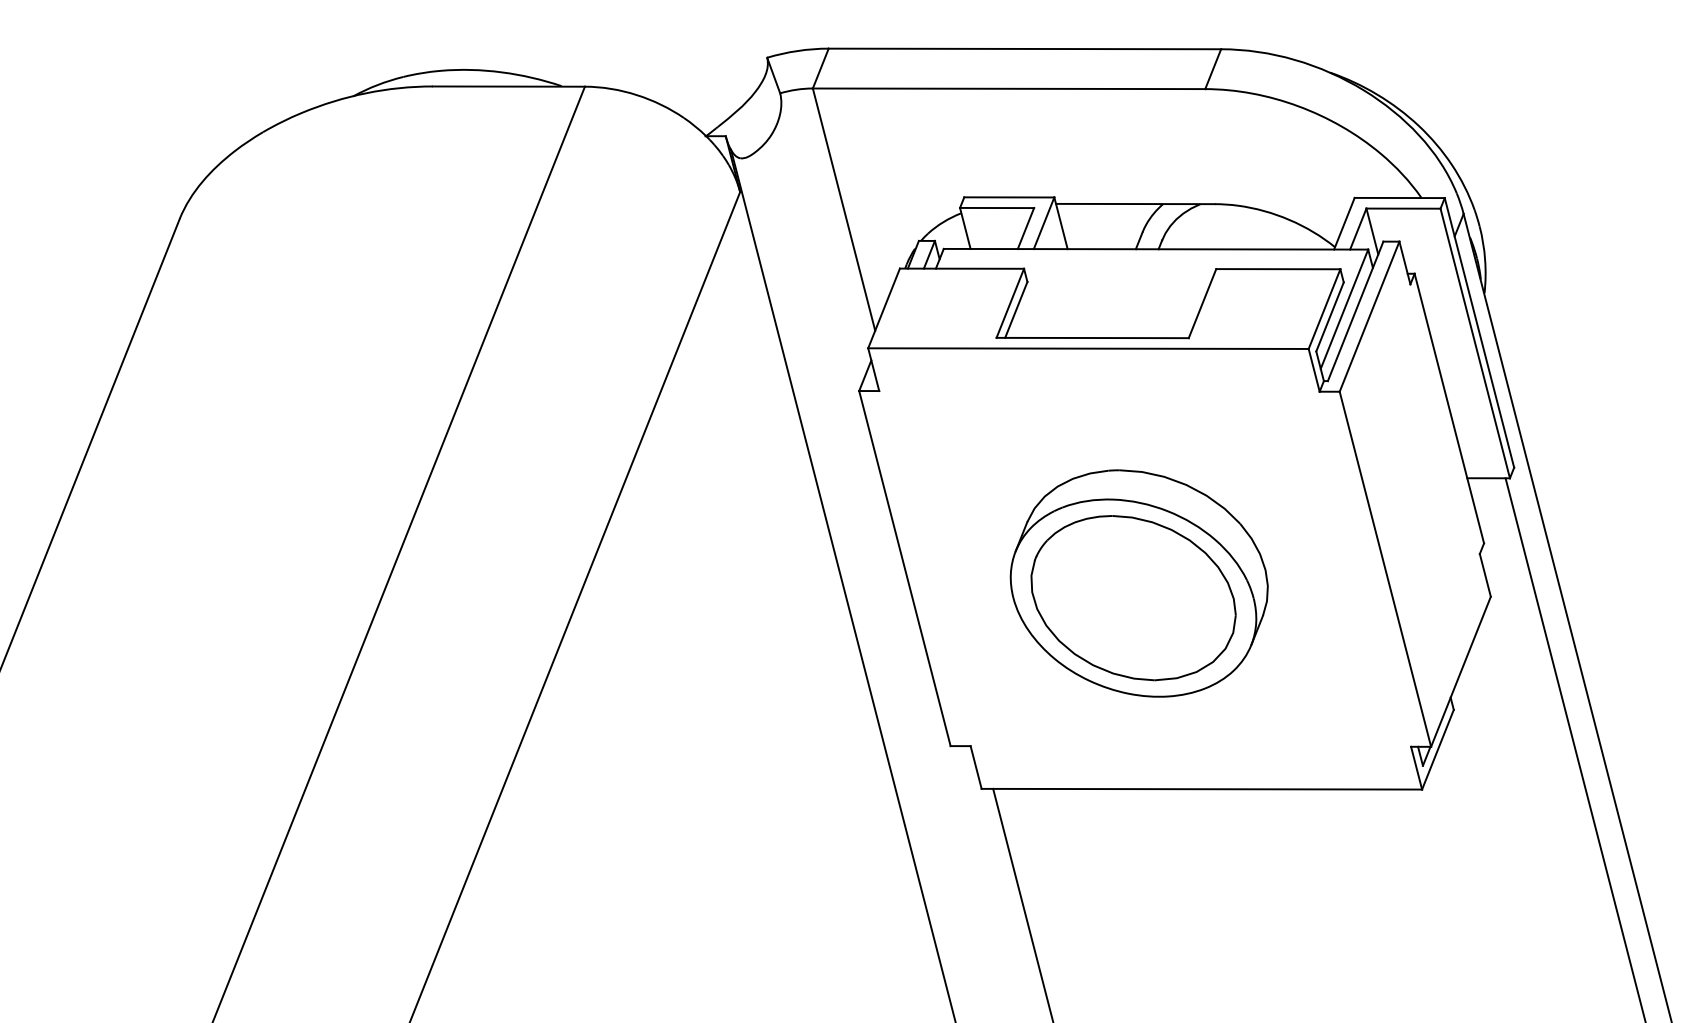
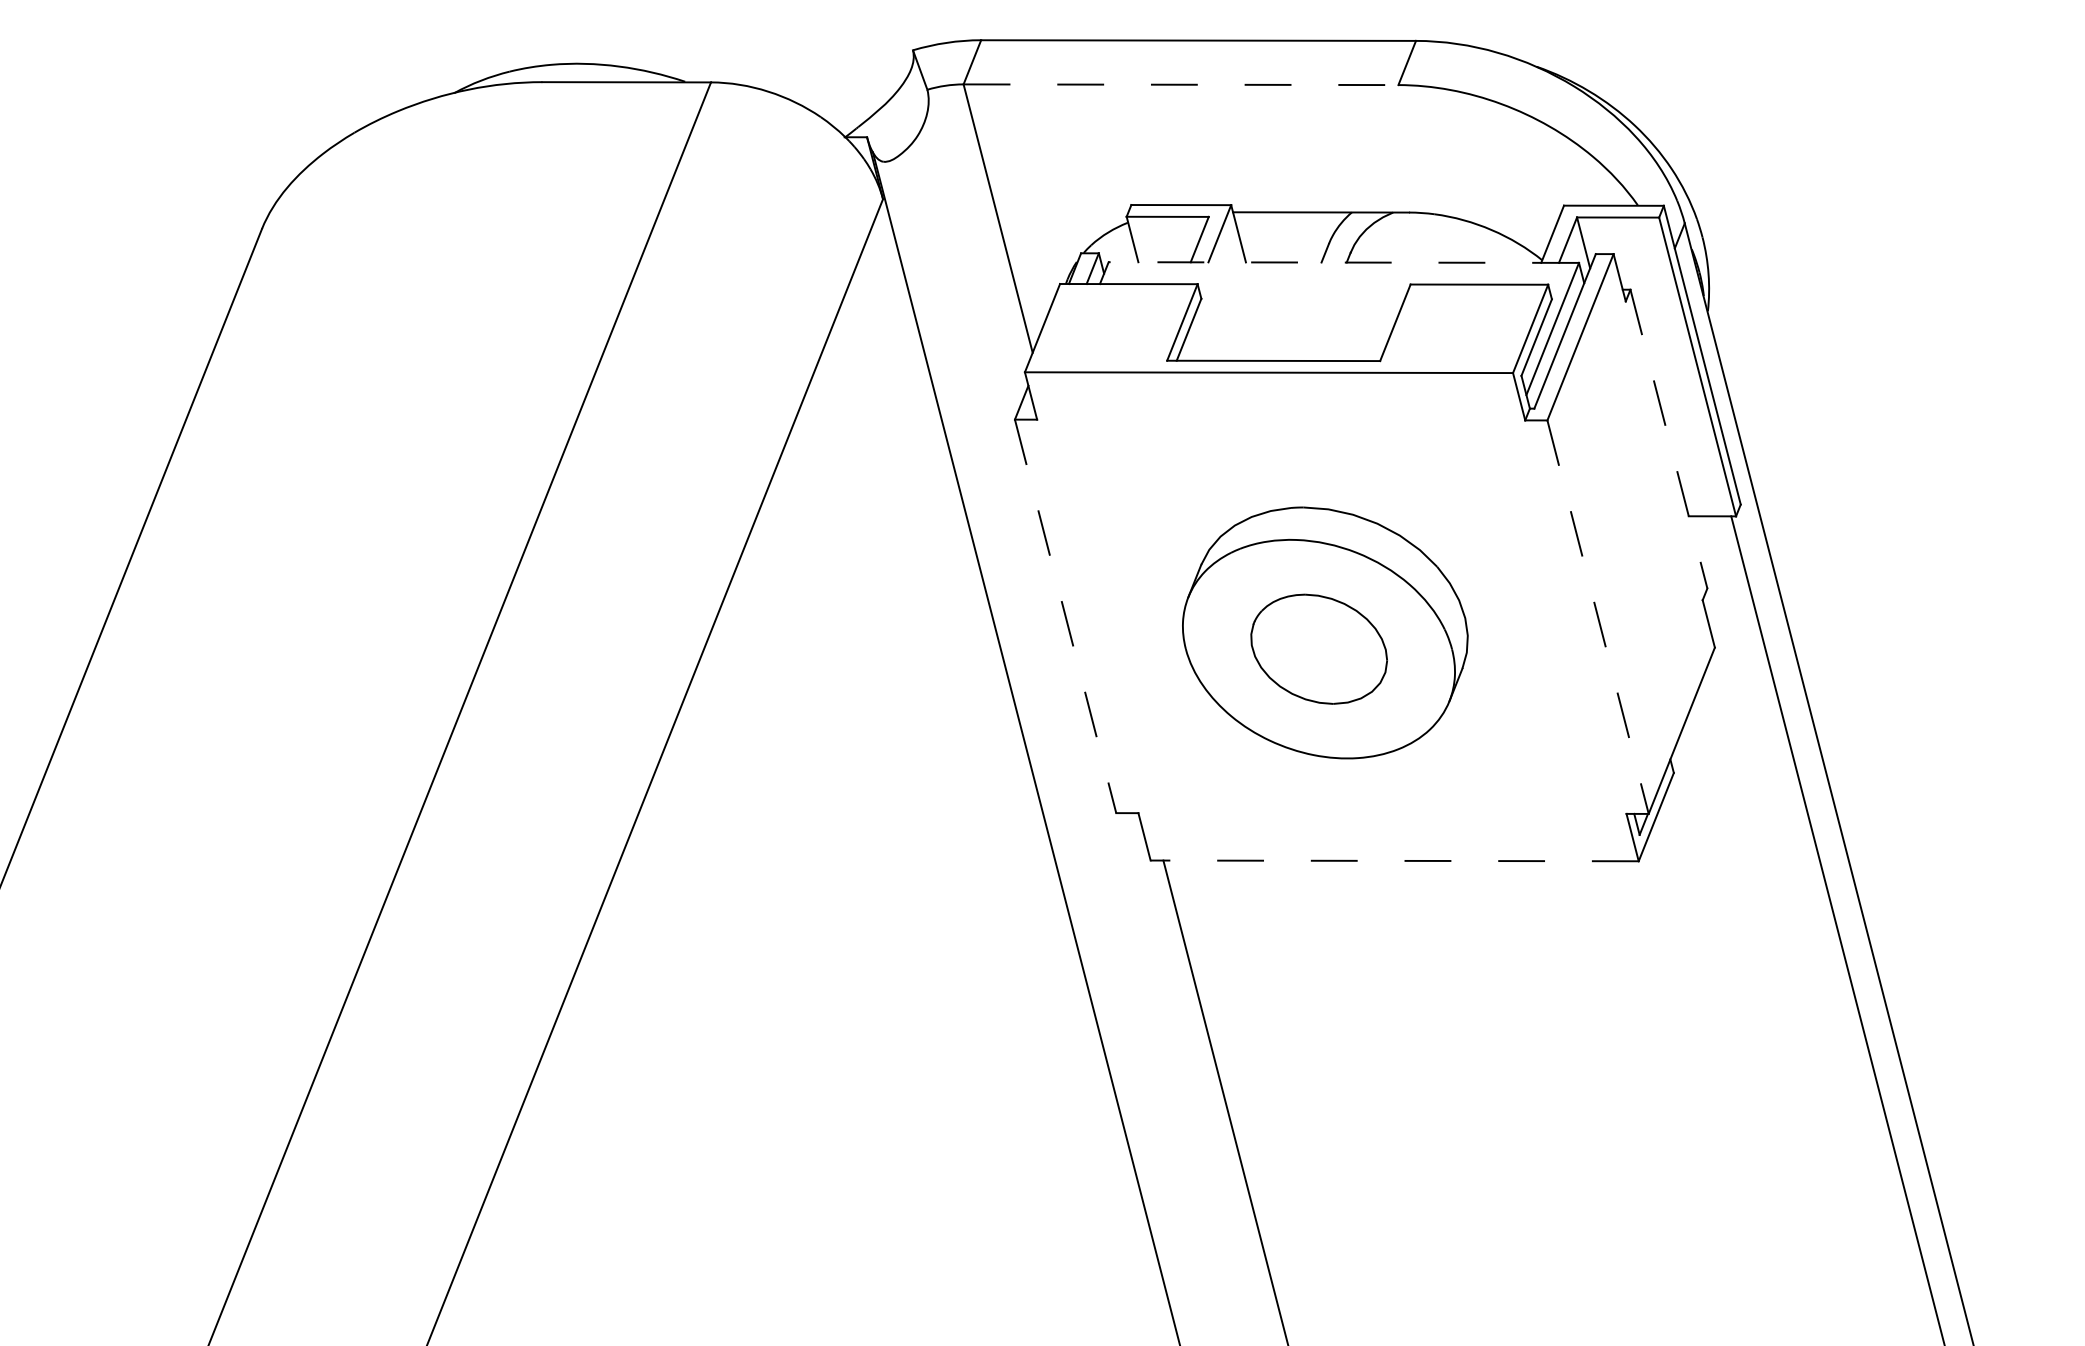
line: (1009, 88) -> (1181, 84), solid -> dashed
line: (1155, 249) -> (1343, 262), solid -> dashed
line: (1449, 408) -> (1669, 439), solid -> dashed
line: (904, 568) -> (1065, 616), solid -> dashed
line: (1385, 569) -> (1598, 617), solid -> dashed
part: (1134, 598) -> (1319, 649), size x0.6
line: (1201, 788) -> (1394, 860), solid -> dashed

